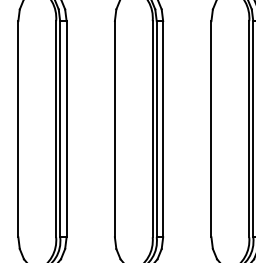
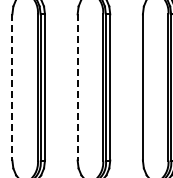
line: (18, 129) -> (12, 87), solid -> dashed
line: (114, 129) -> (77, 87), solid -> dashed

